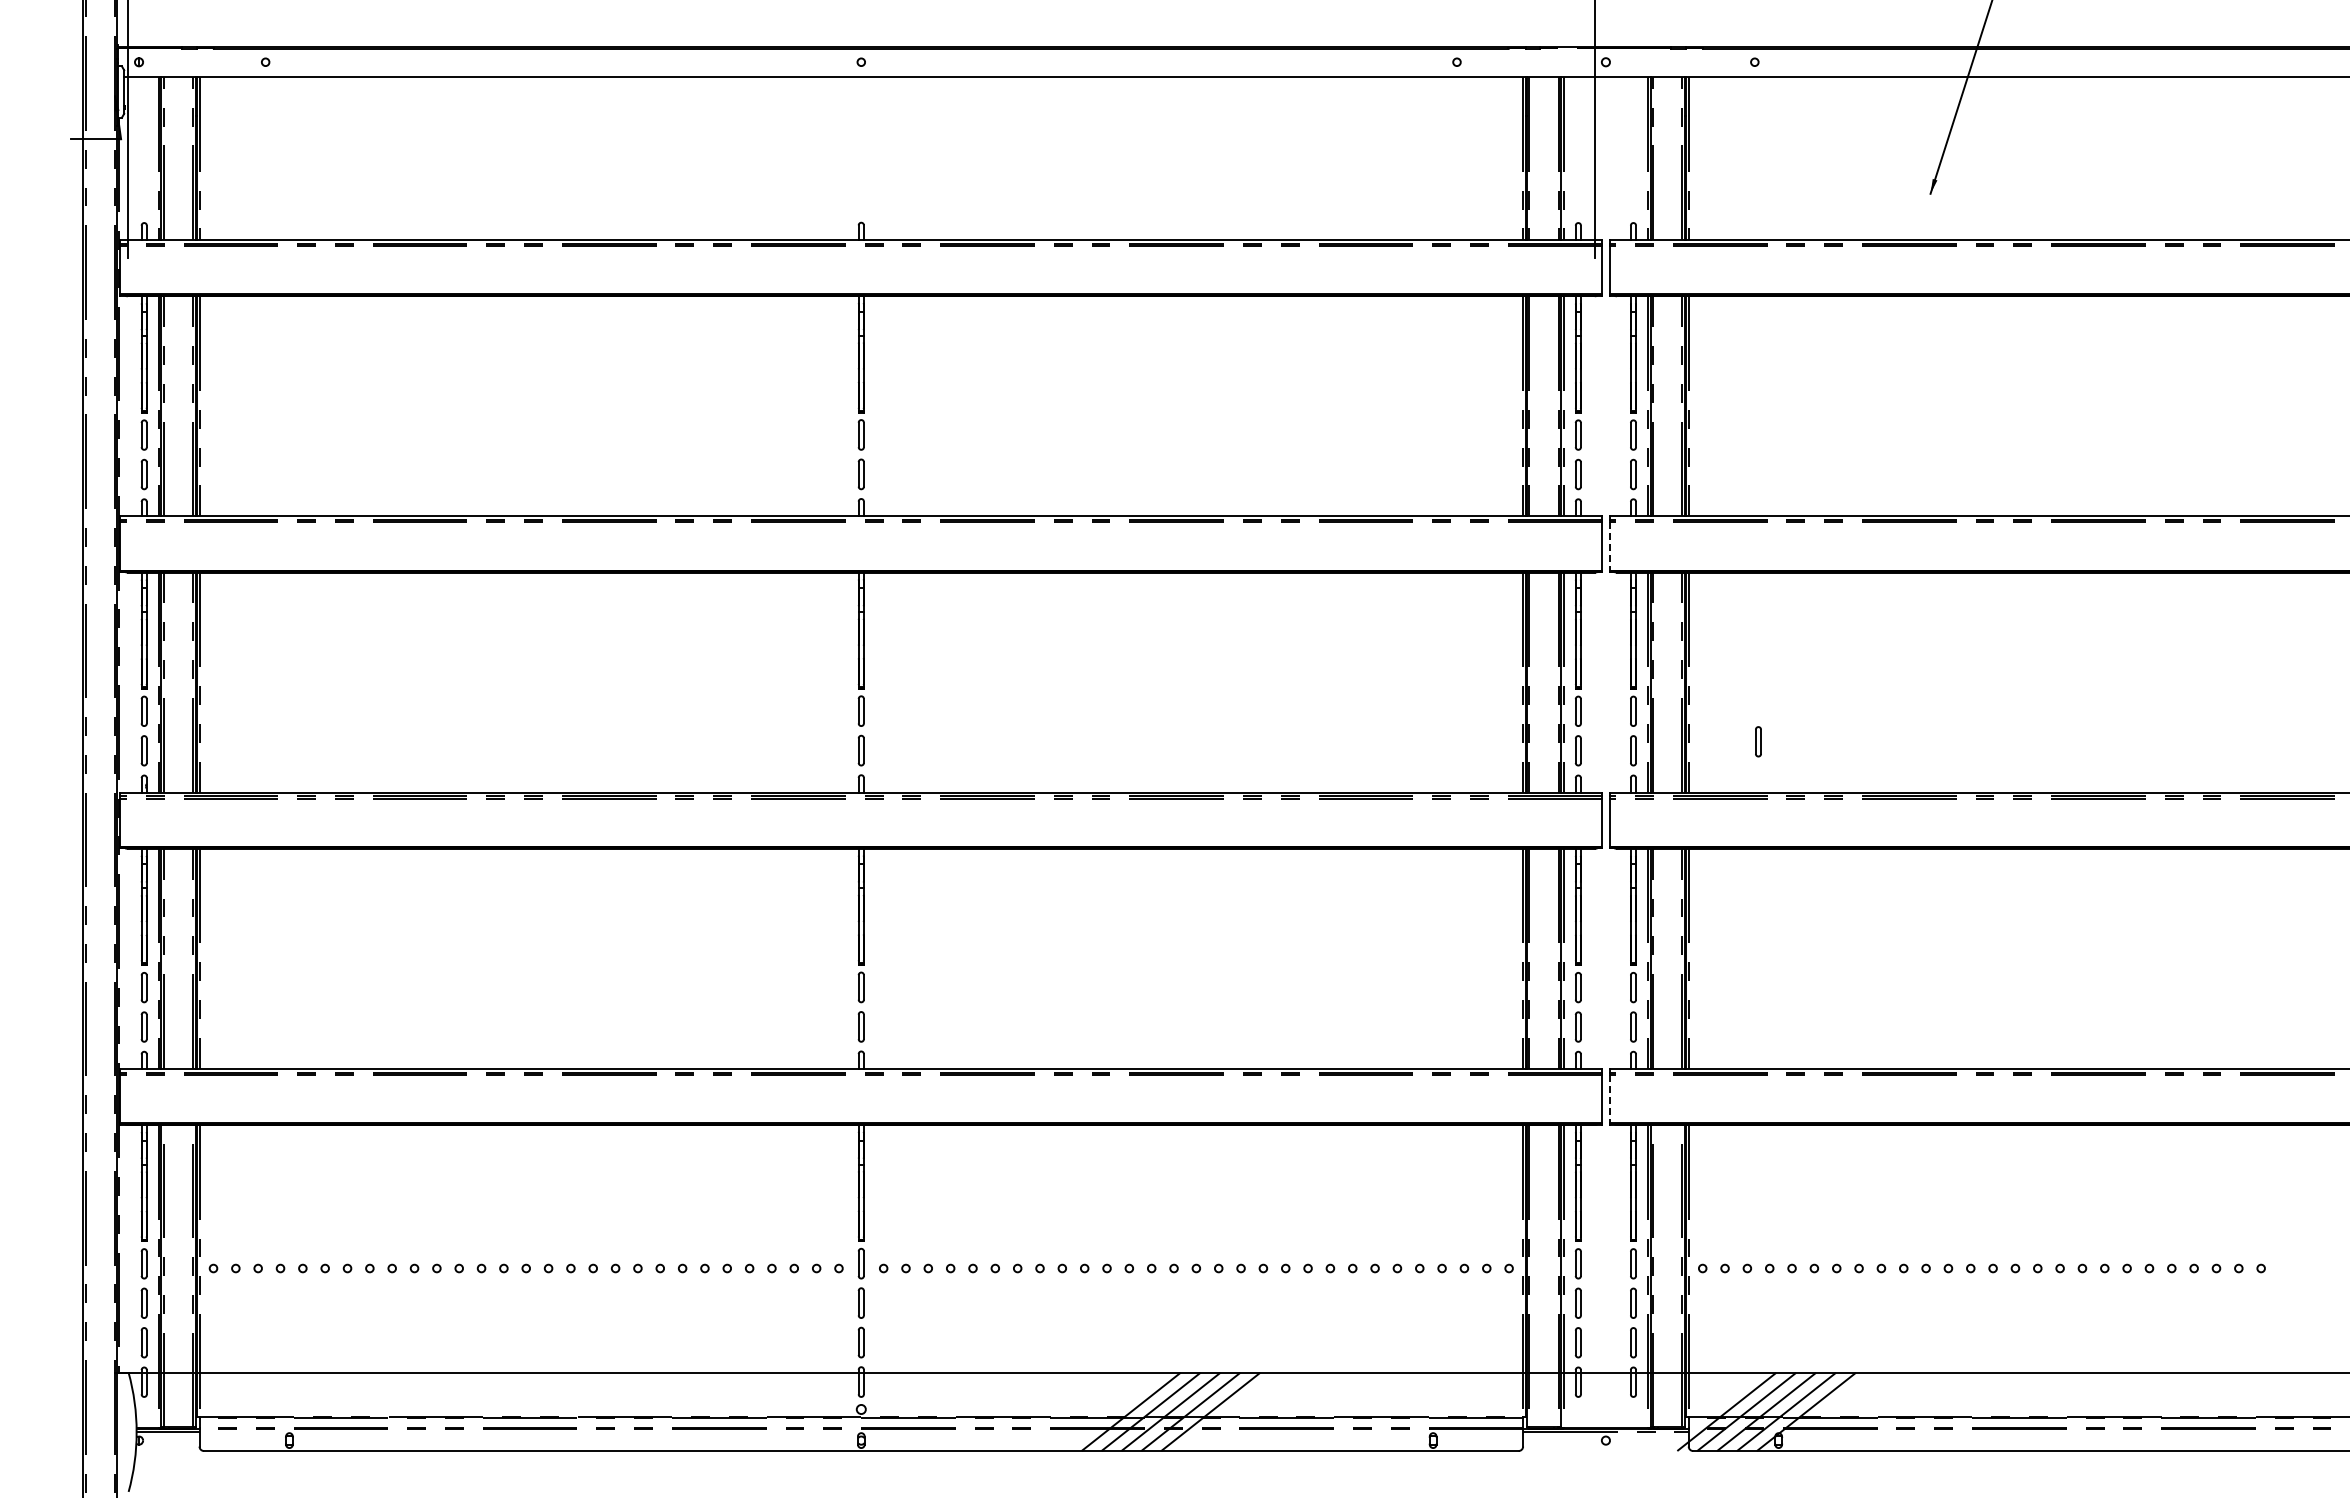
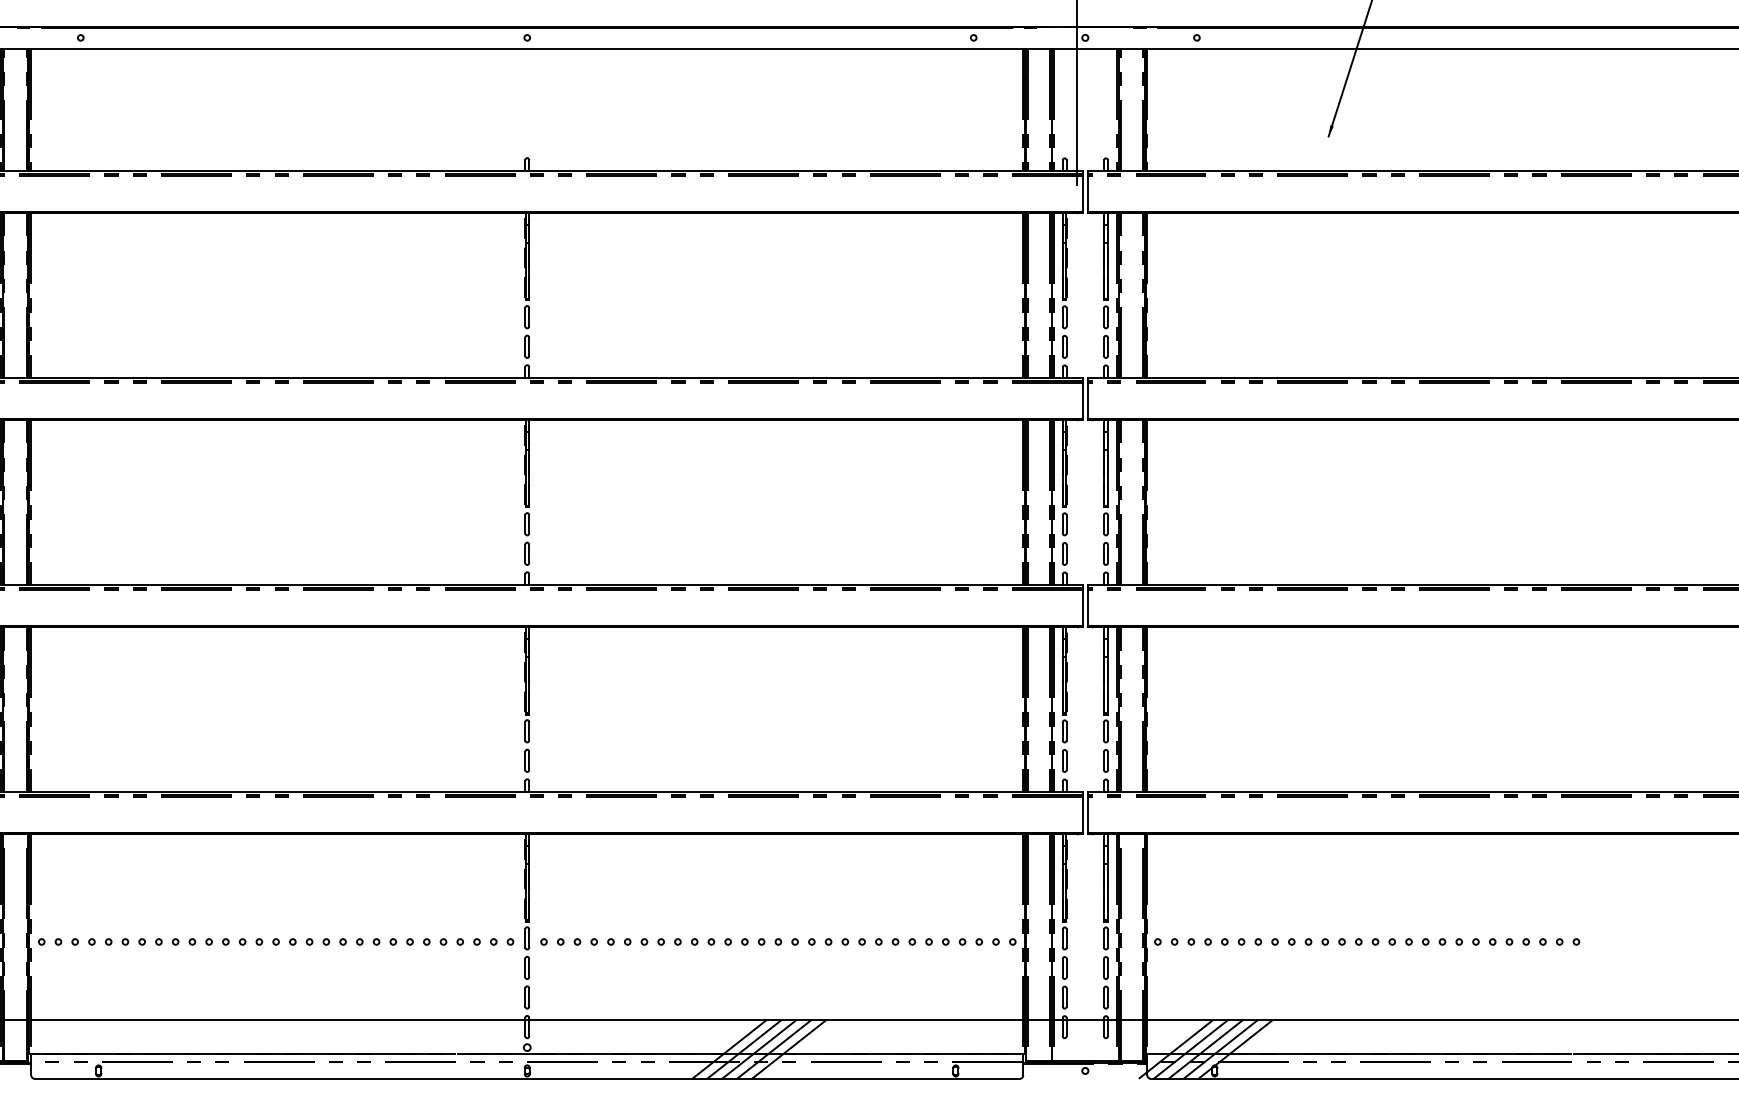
line: (1609, 546) -> (1088, 400), dashed -> solid
part: (1758, 741) -> (1199, 546), removed
line: (1609, 1099) -> (1088, 815), dashed -> solid

